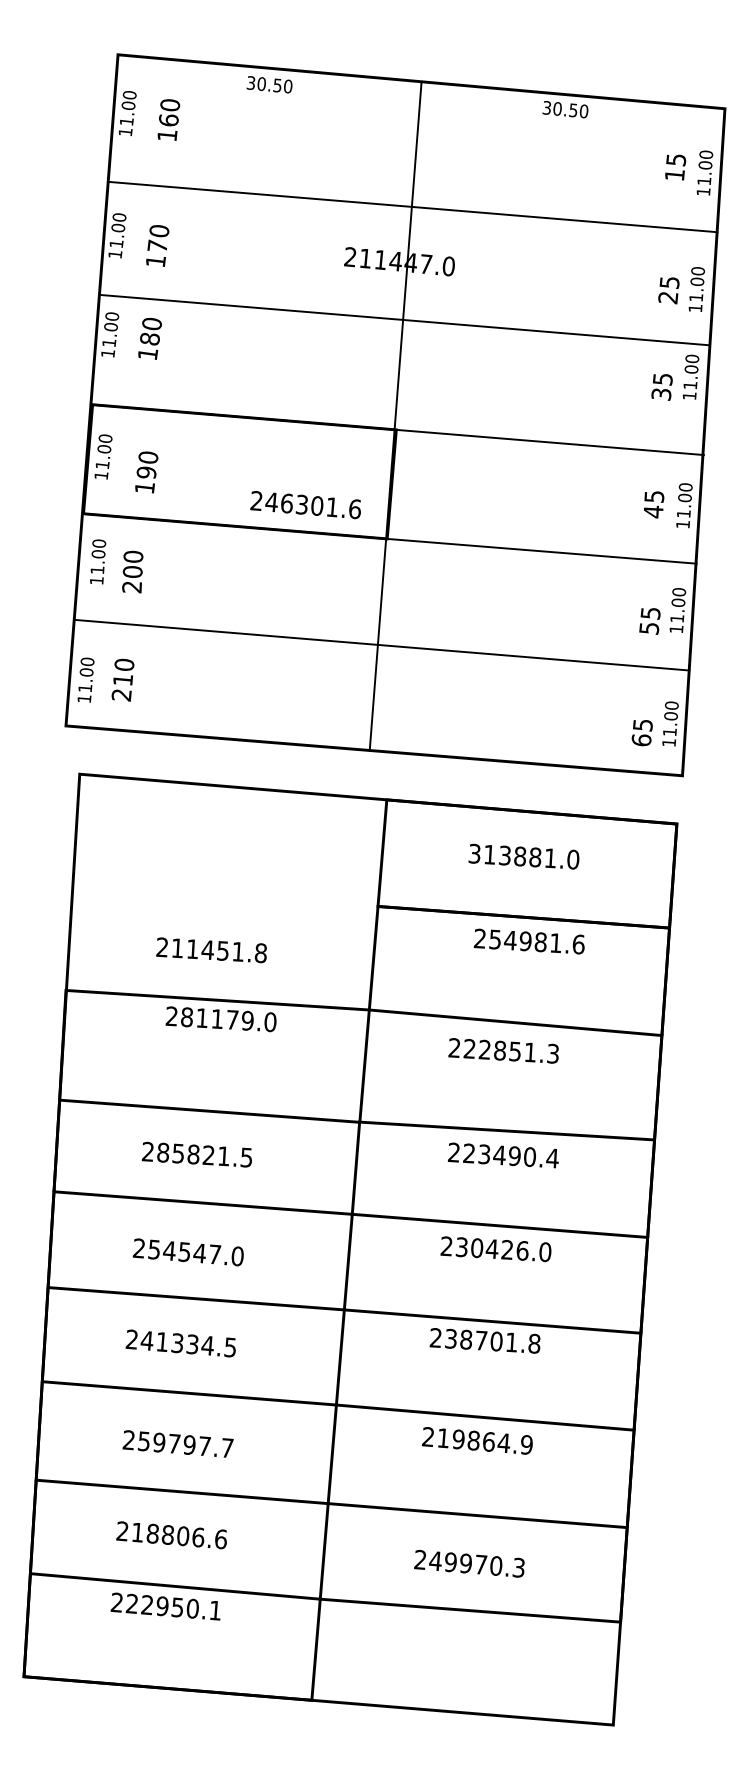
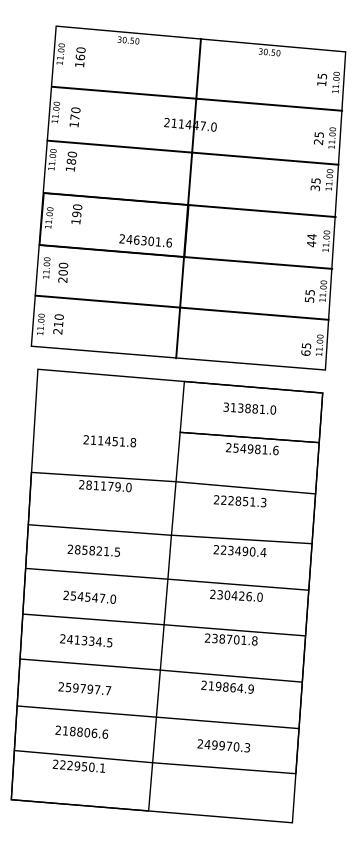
text: (145, 472) -> (76, 214), moved
text: (653, 495) -> (311, 236), 45 -> 44
text: (210, 950) -> (109, 441), moved

